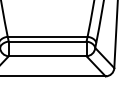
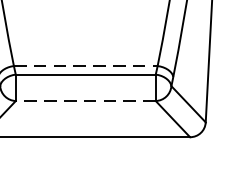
line: (47, 36) -> (85, 65), solid -> dashed
line: (47, 56) -> (85, 101), solid -> dashed

